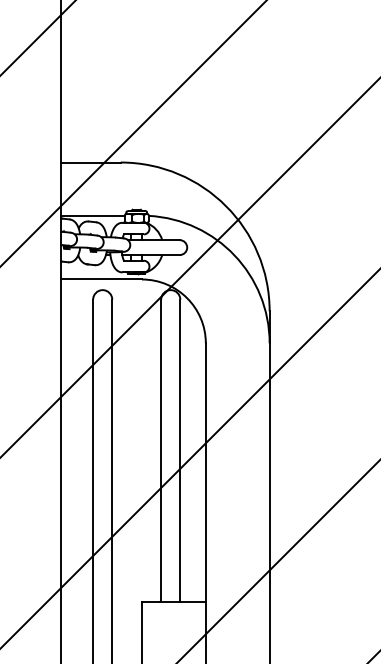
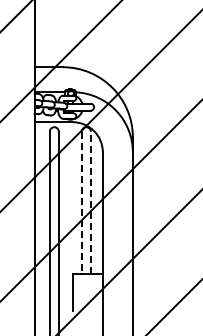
line: (179, 450) -> (90, 202), solid -> dashed
line: (160, 452) -> (81, 203), solid -> dashed

